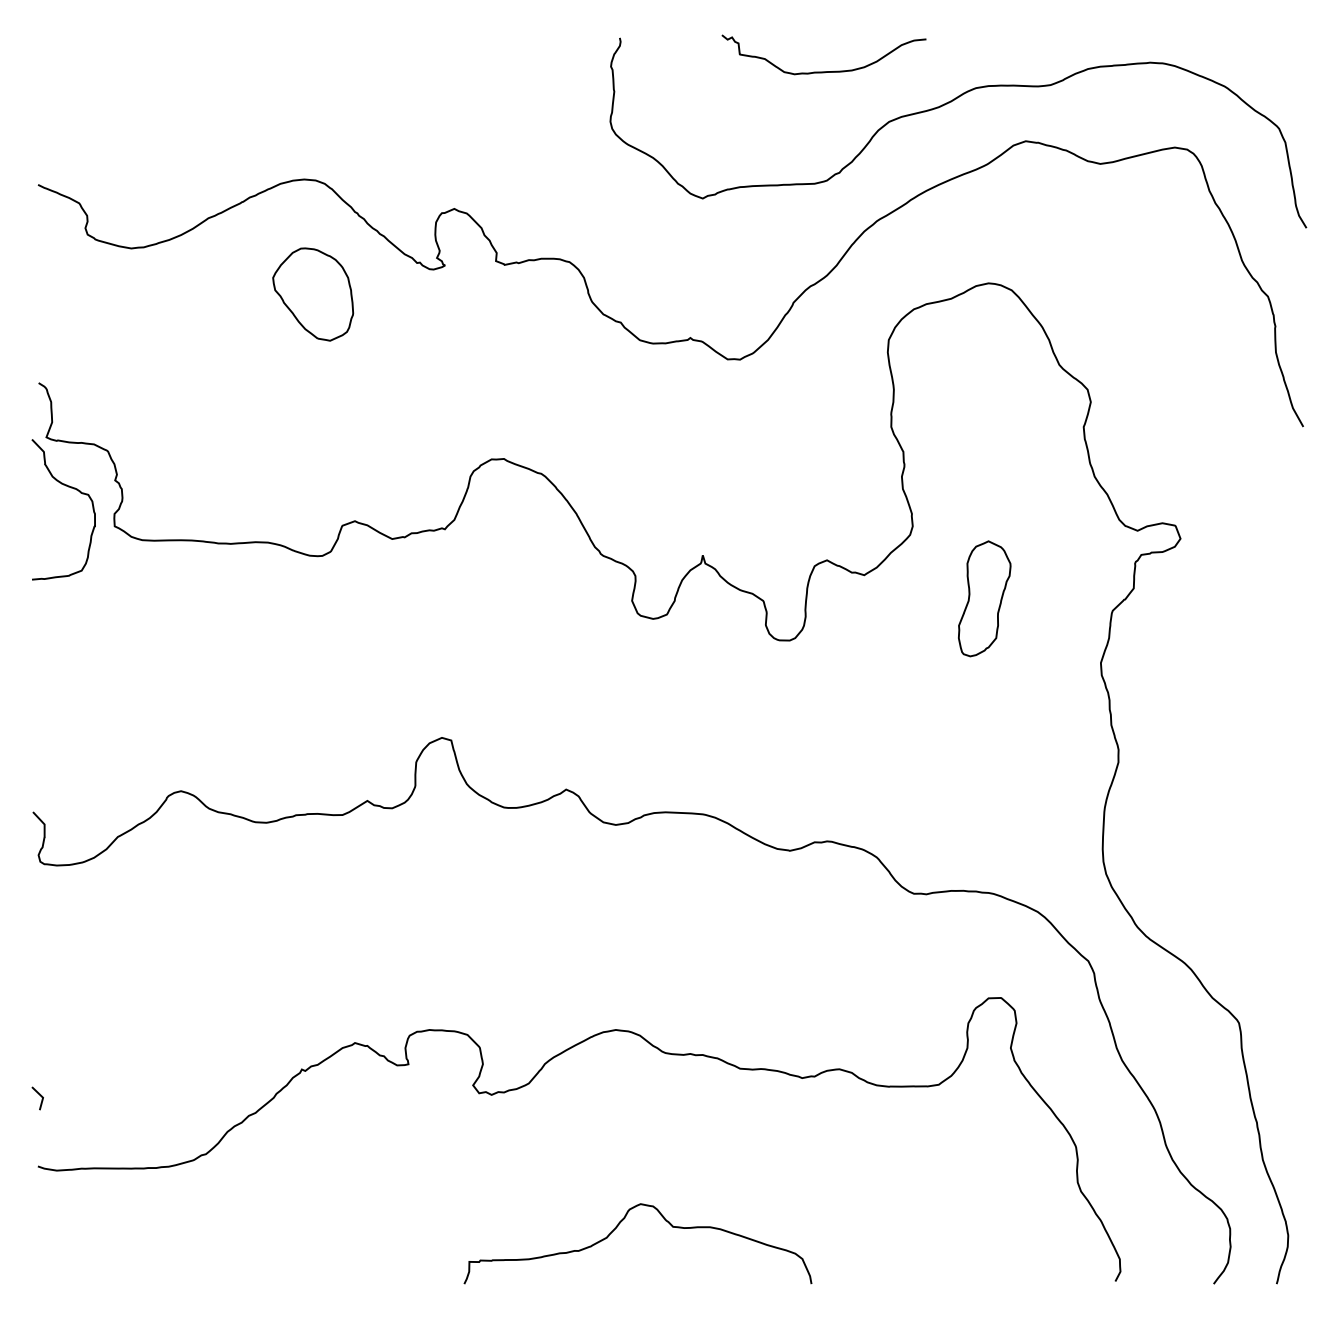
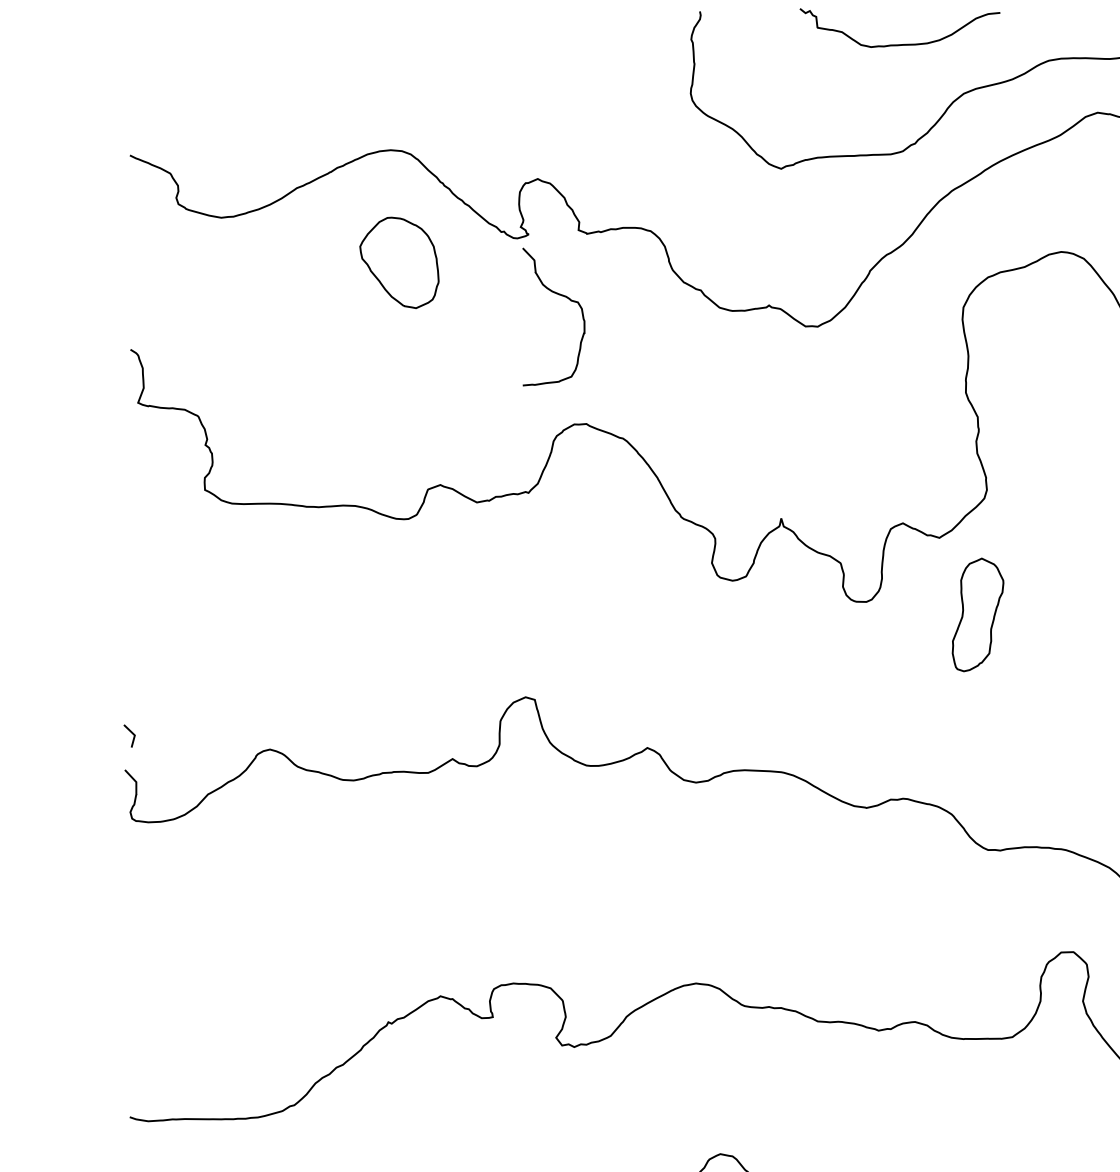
curve: (73, 489) -> (563, 297), moved
part: (984, 598) -> (977, 614), moved
line: (39, 1095) -> (131, 733), moved

